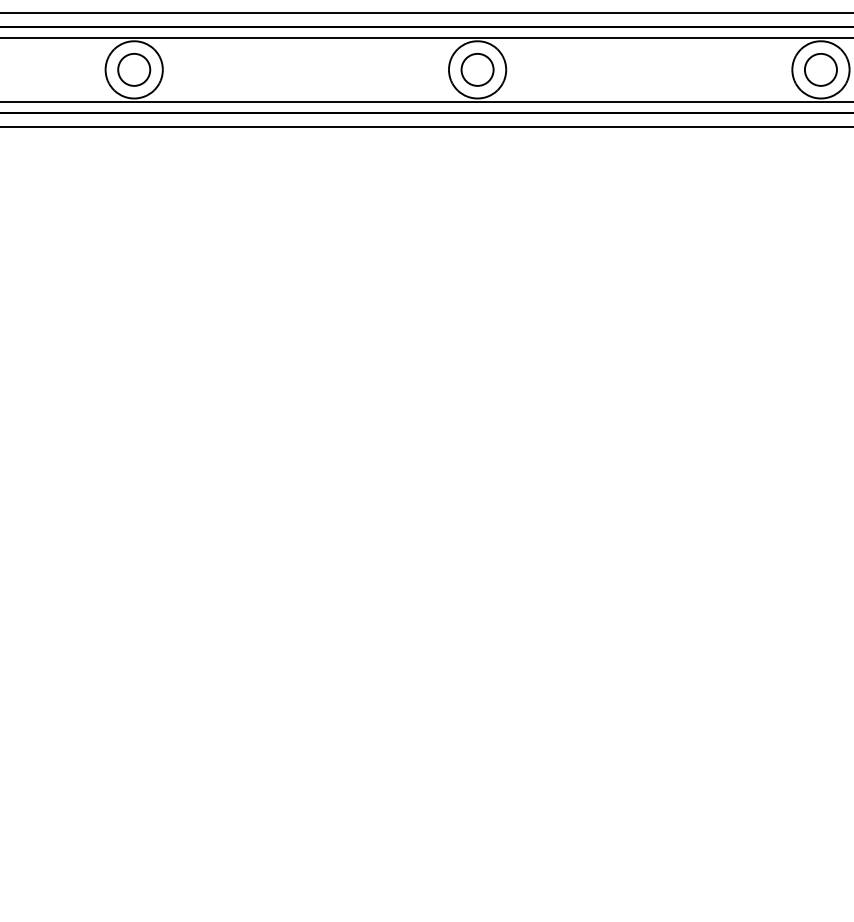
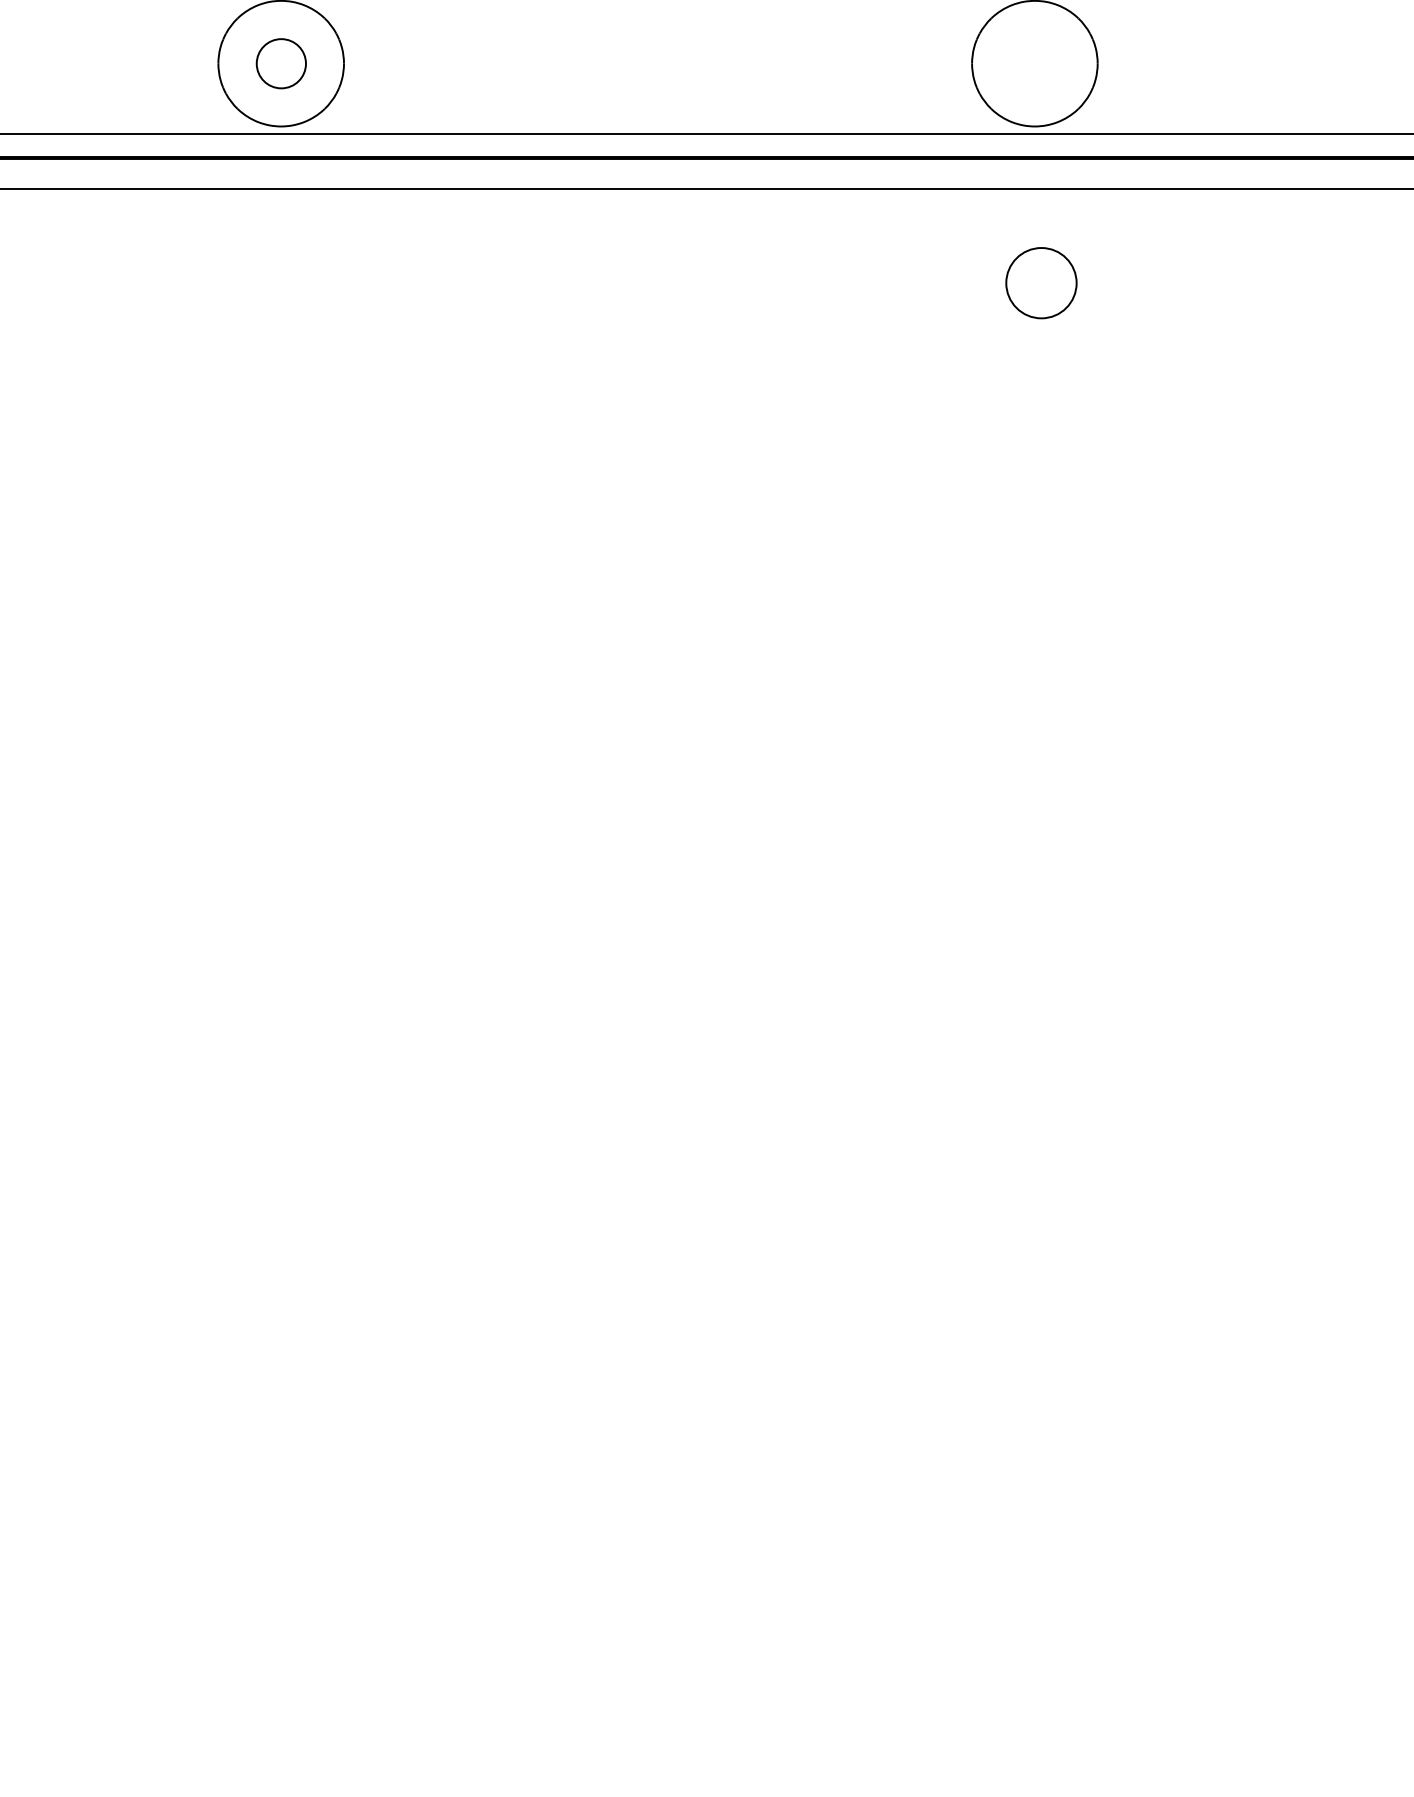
circle: (134, 69) -> (281, 62), size x0.7
circle: (477, 69) -> (1041, 282), moved

